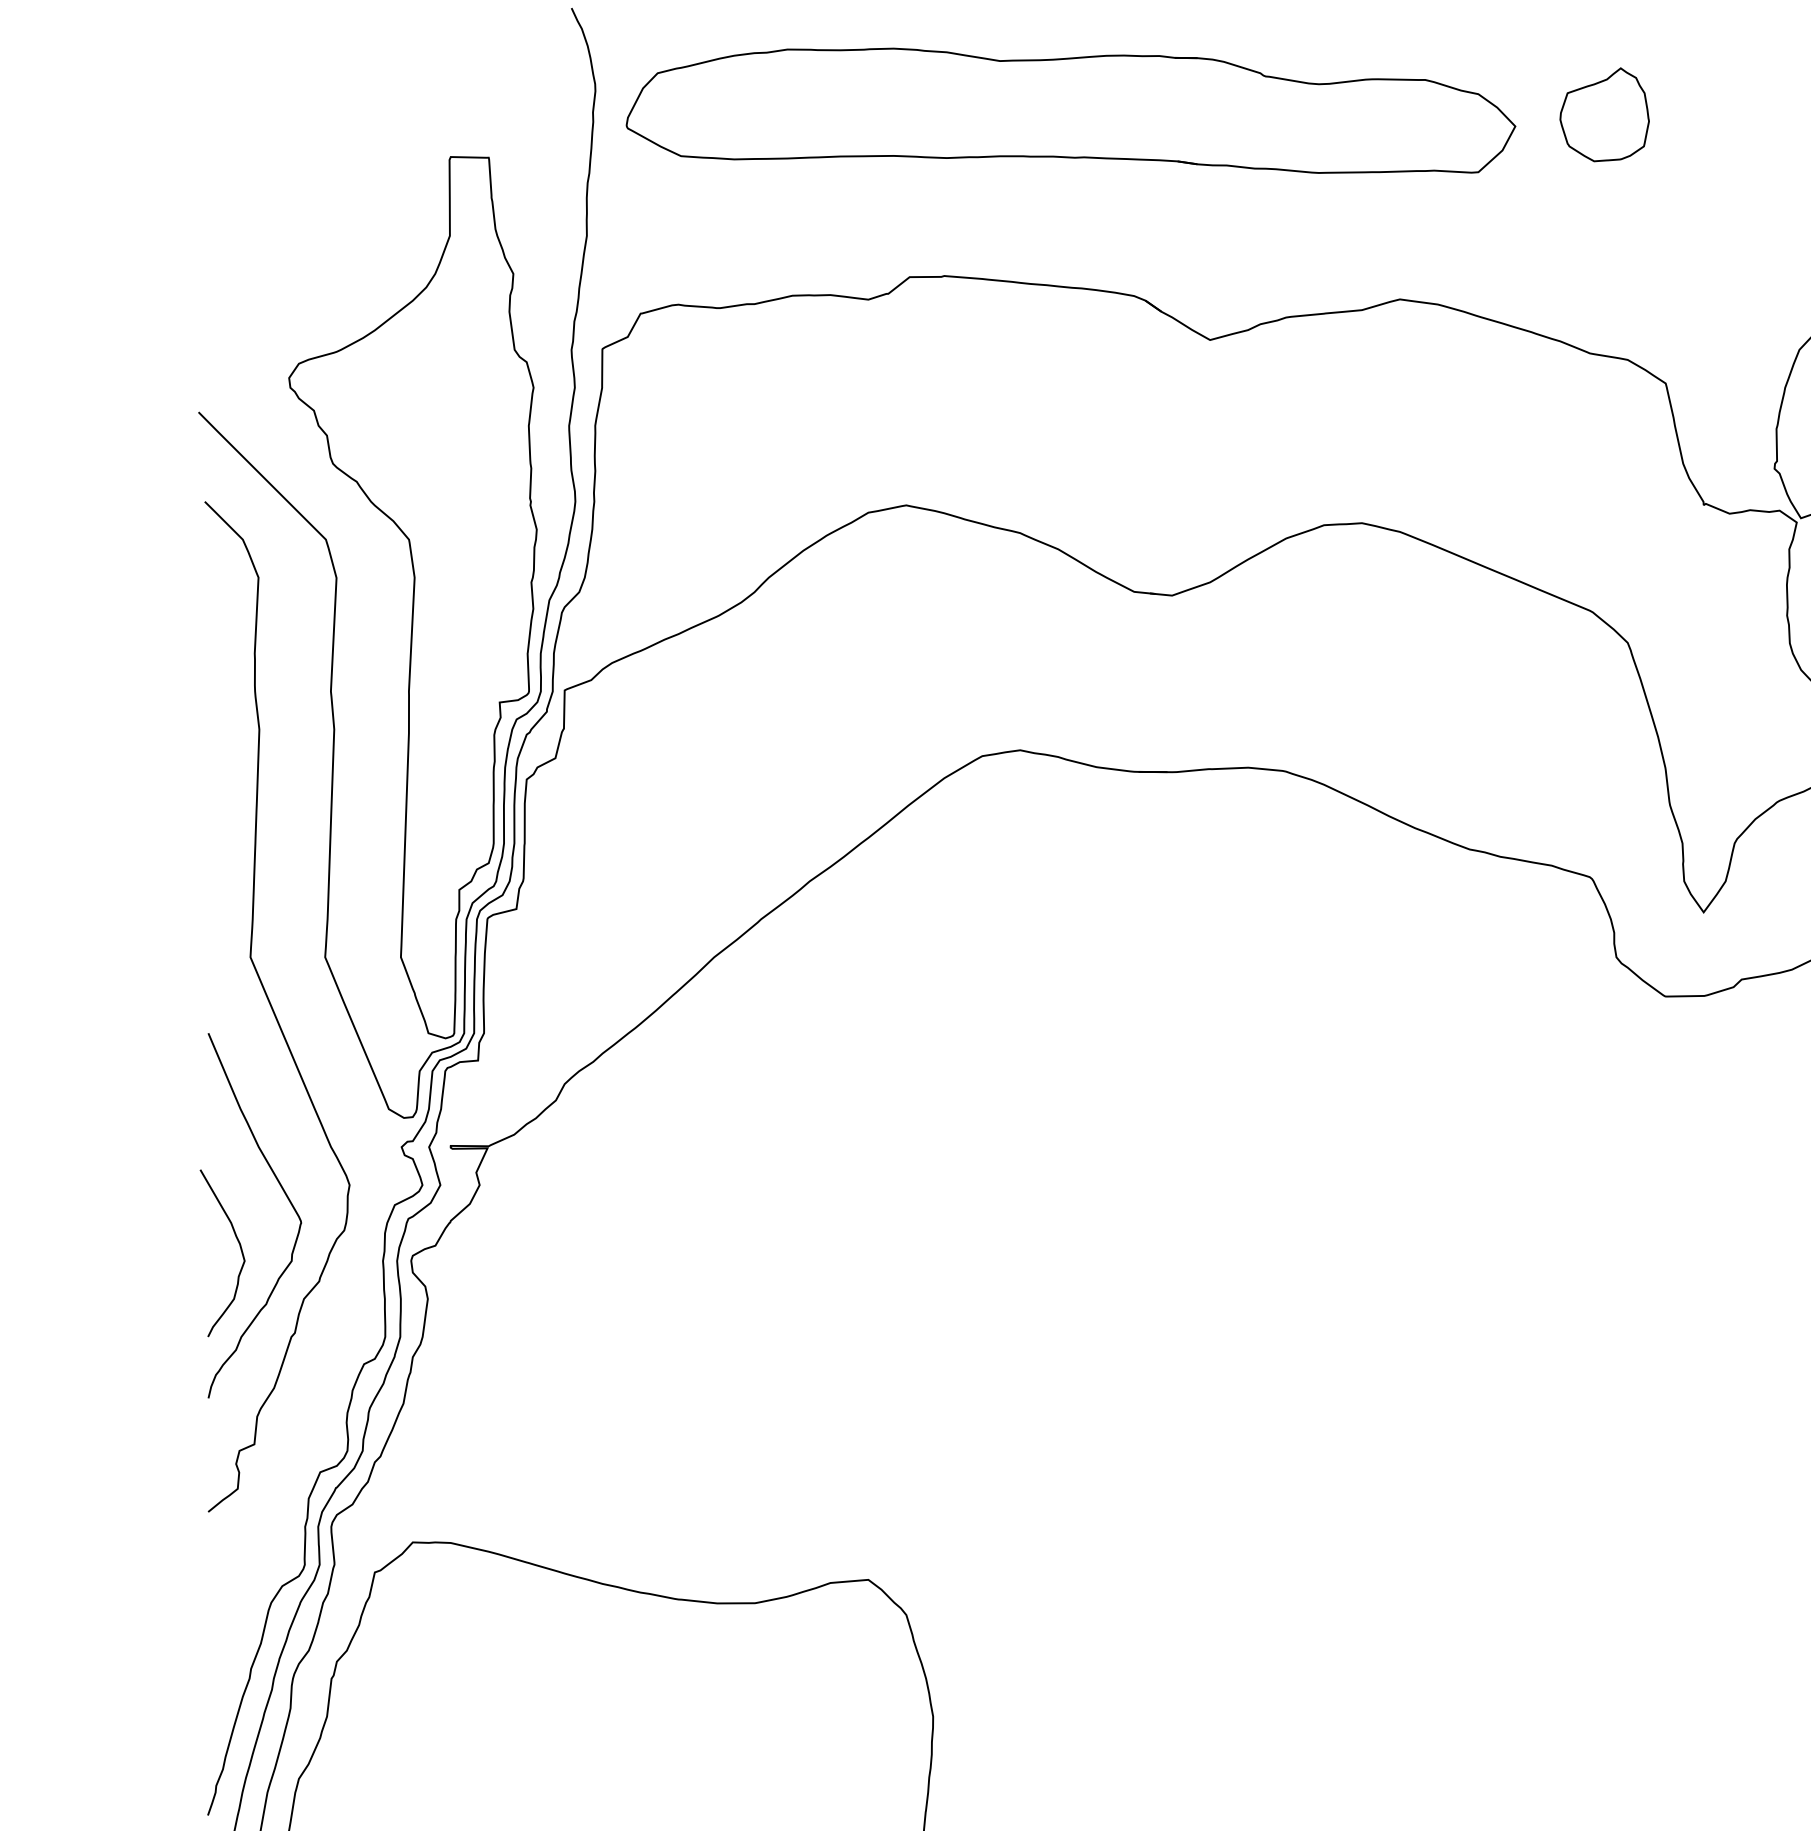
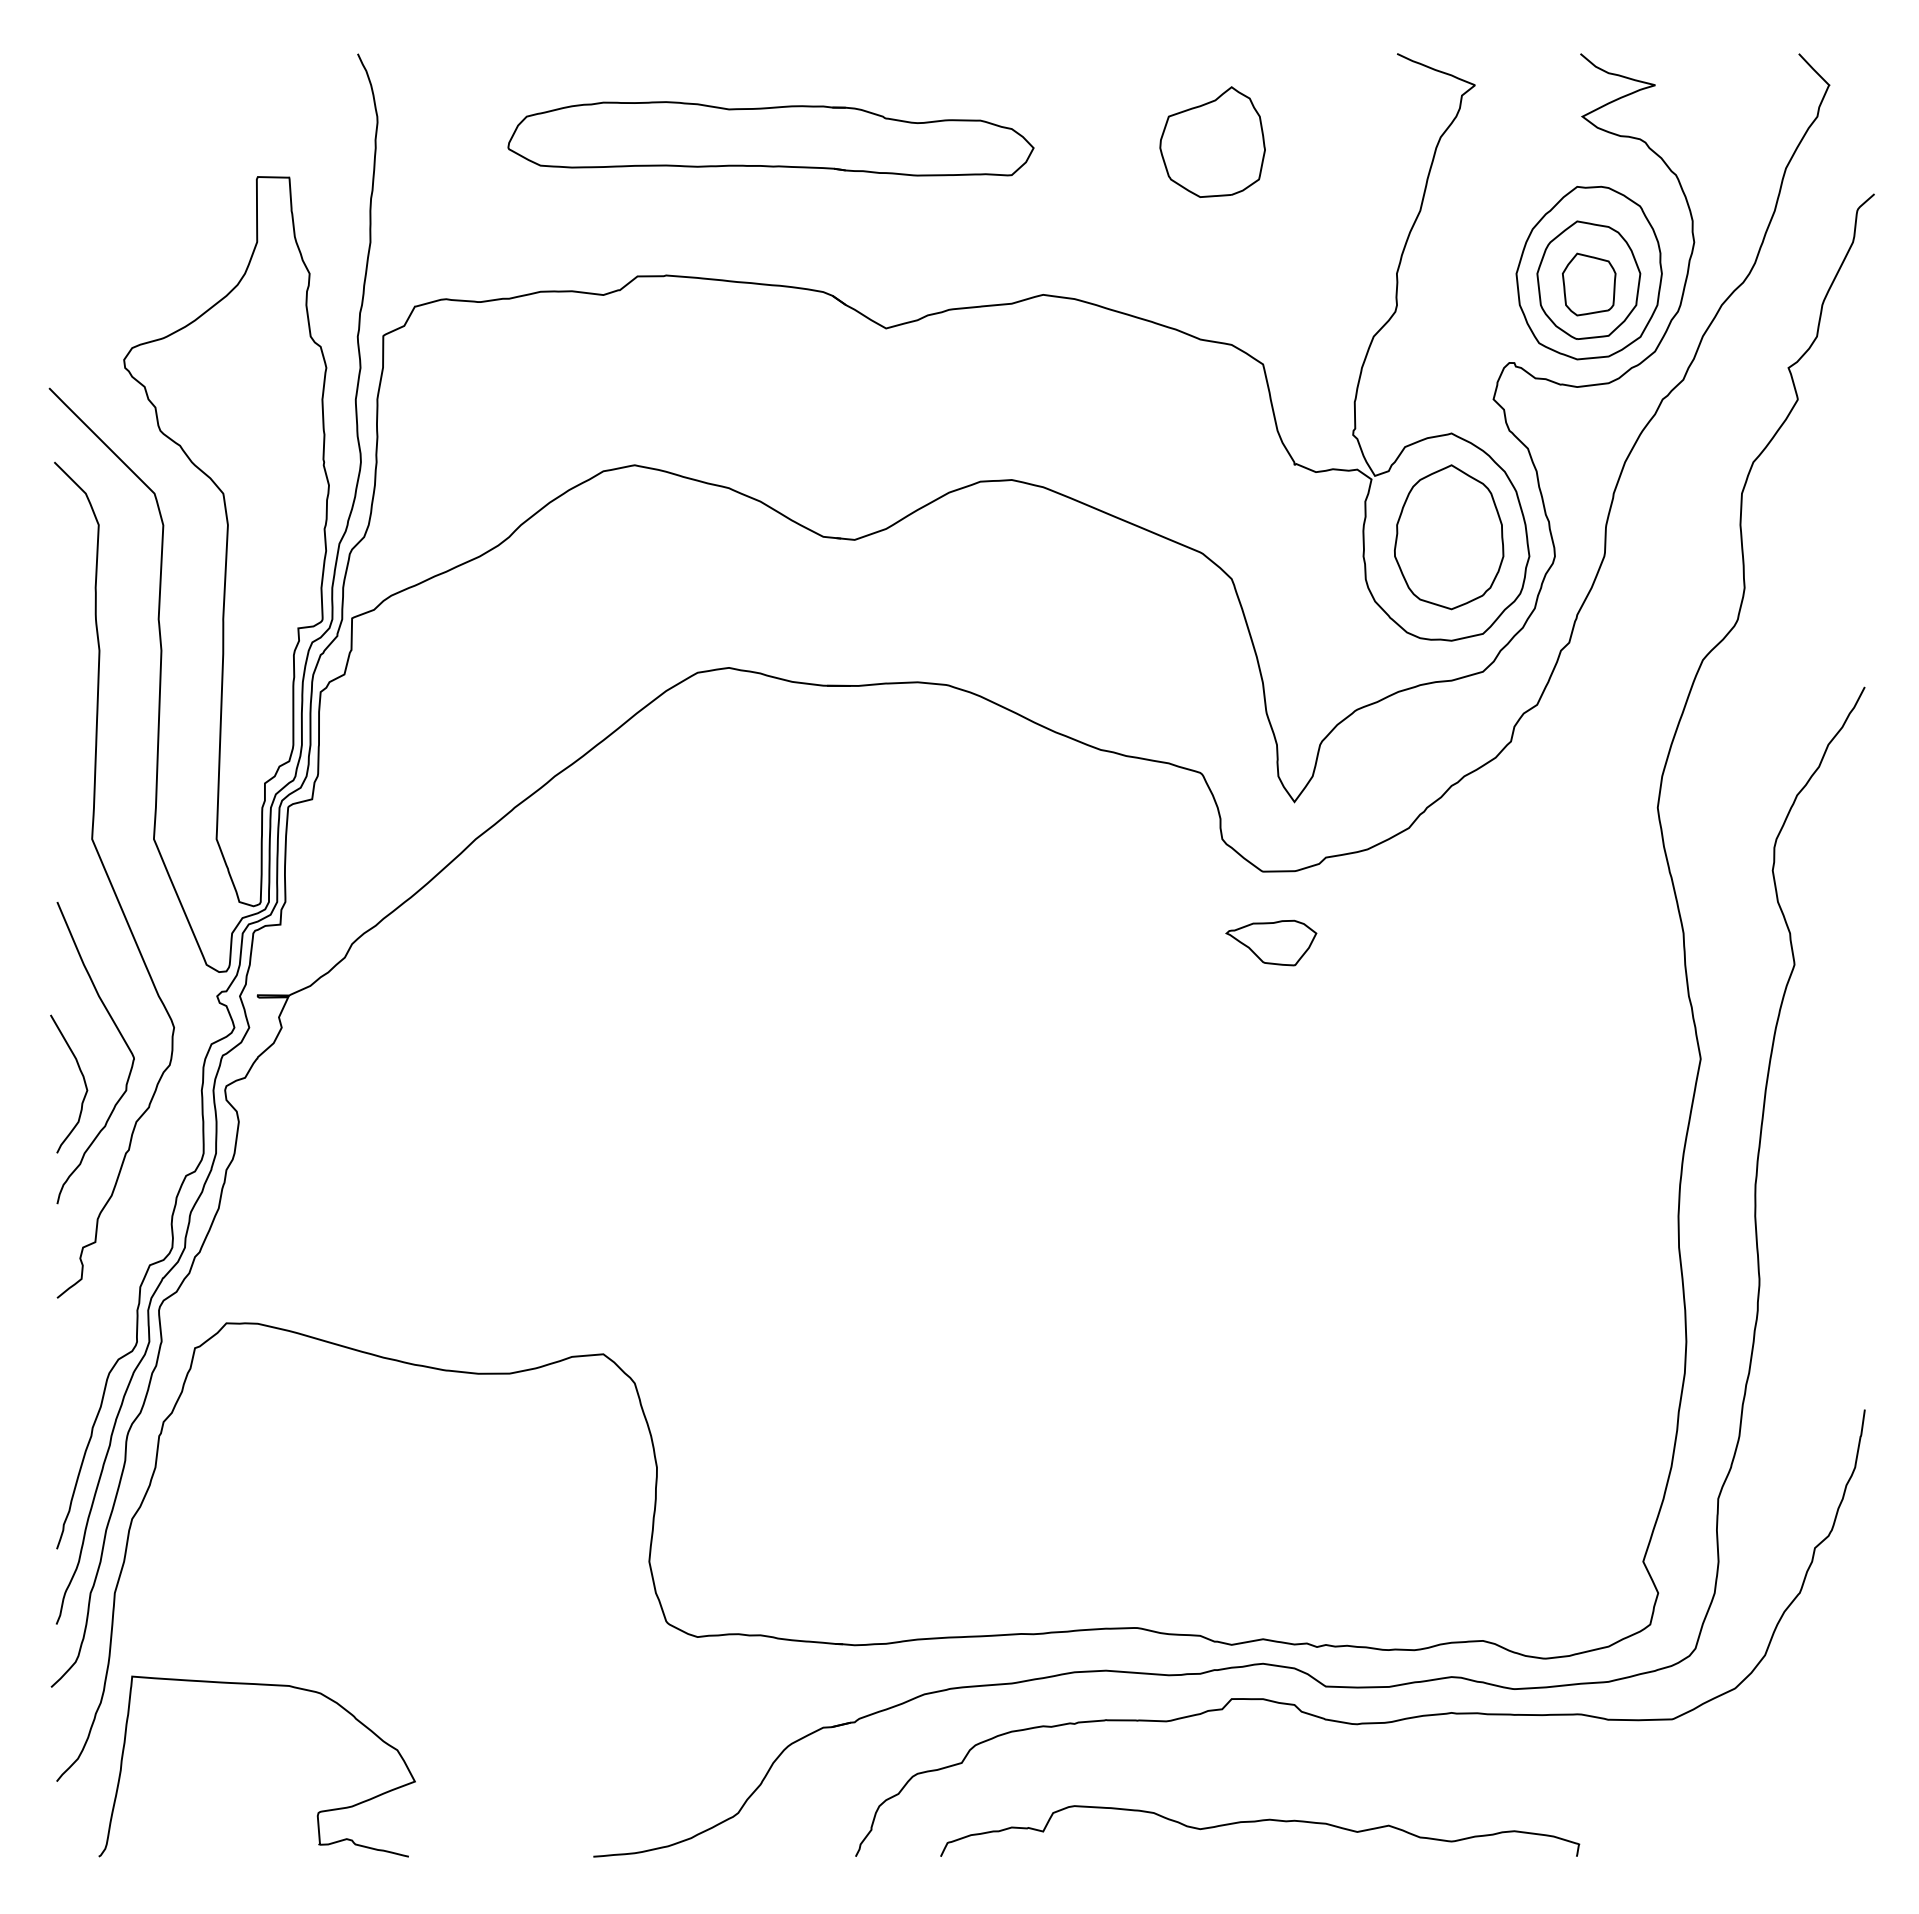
part: (1070, 110) -> (770, 138), size x0.71
part: (1604, 114) -> (1212, 141), size x1.43
part: (1675, 1082) -> (1271, 942), added

